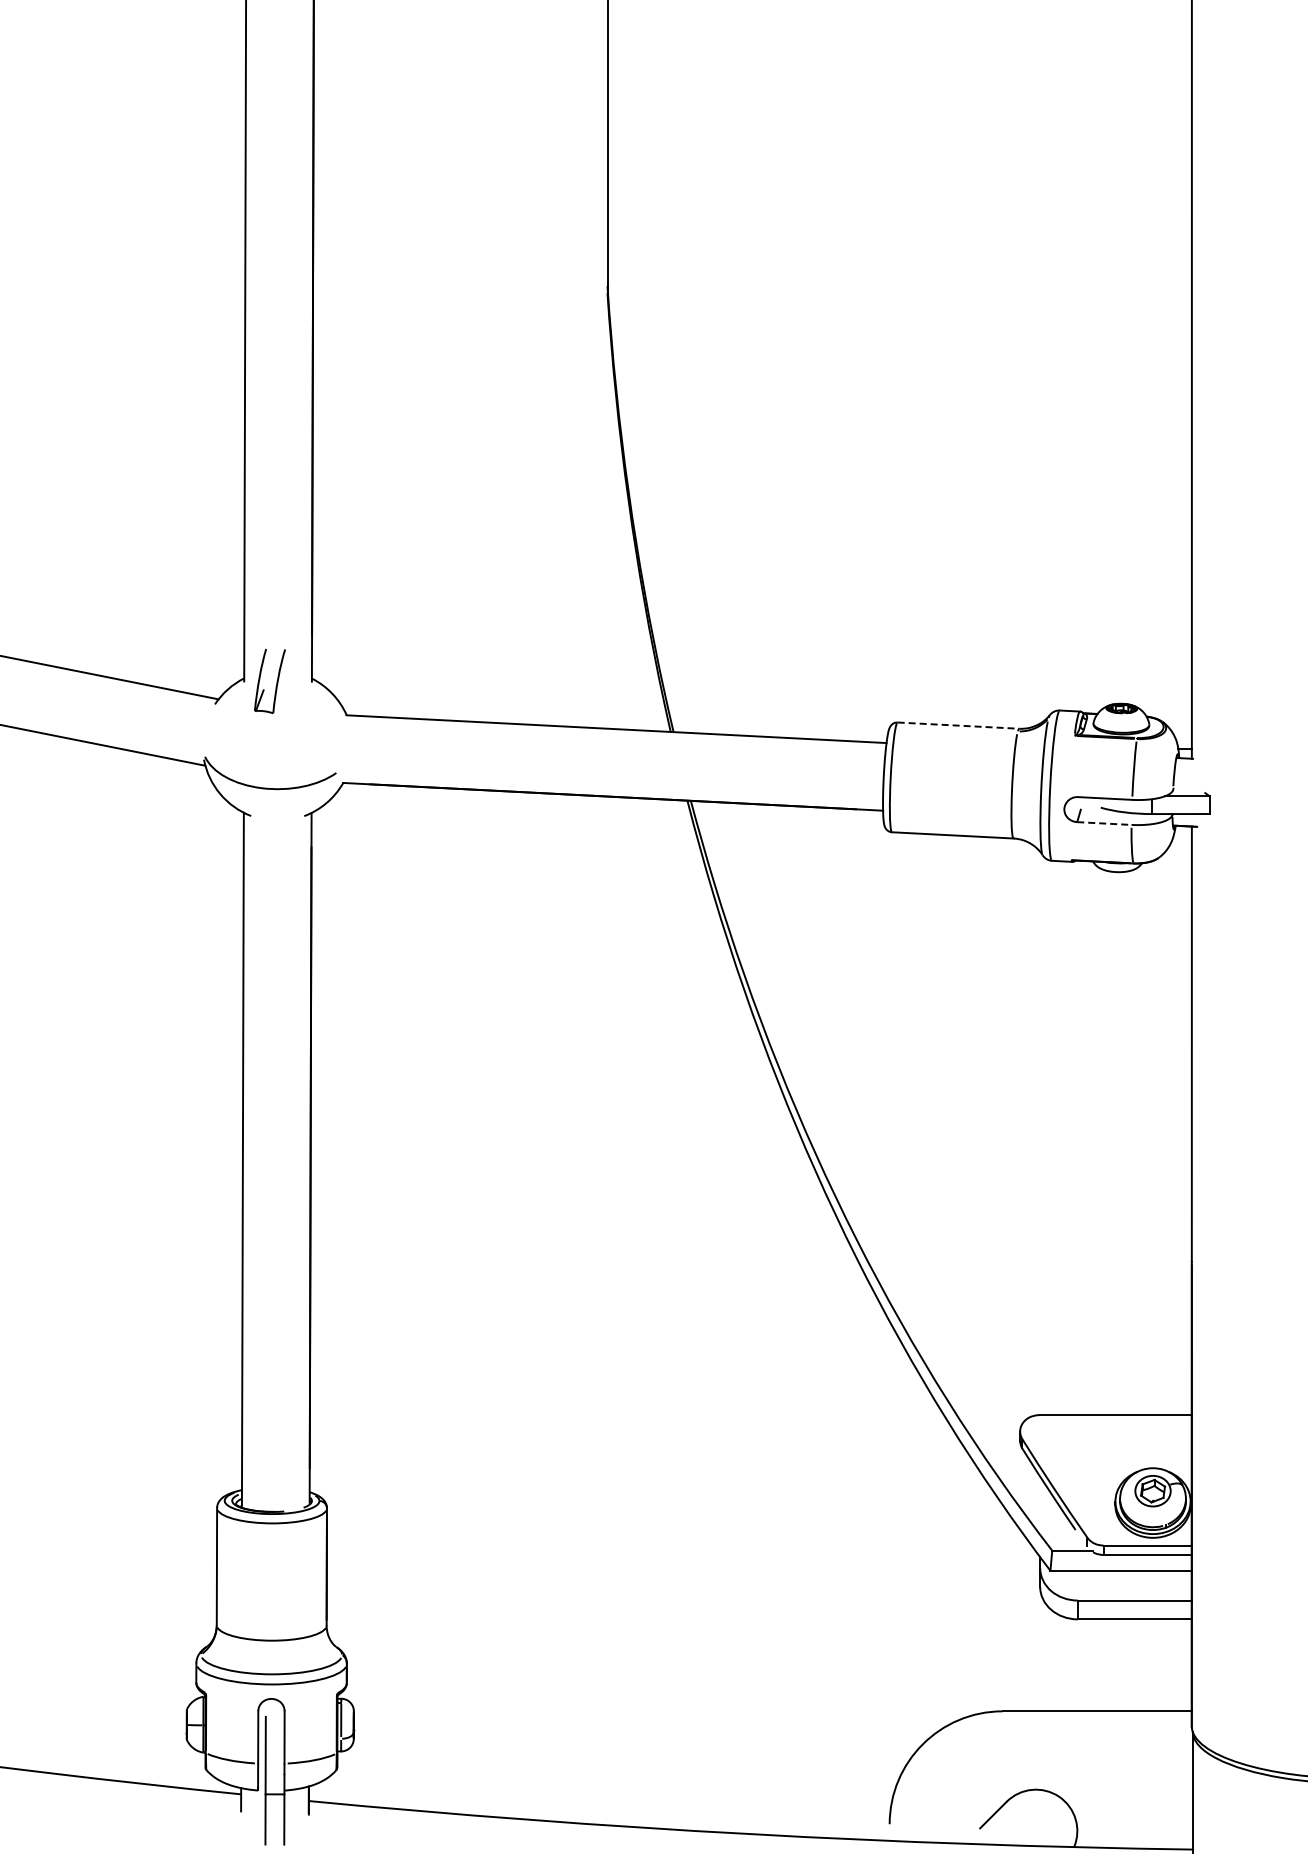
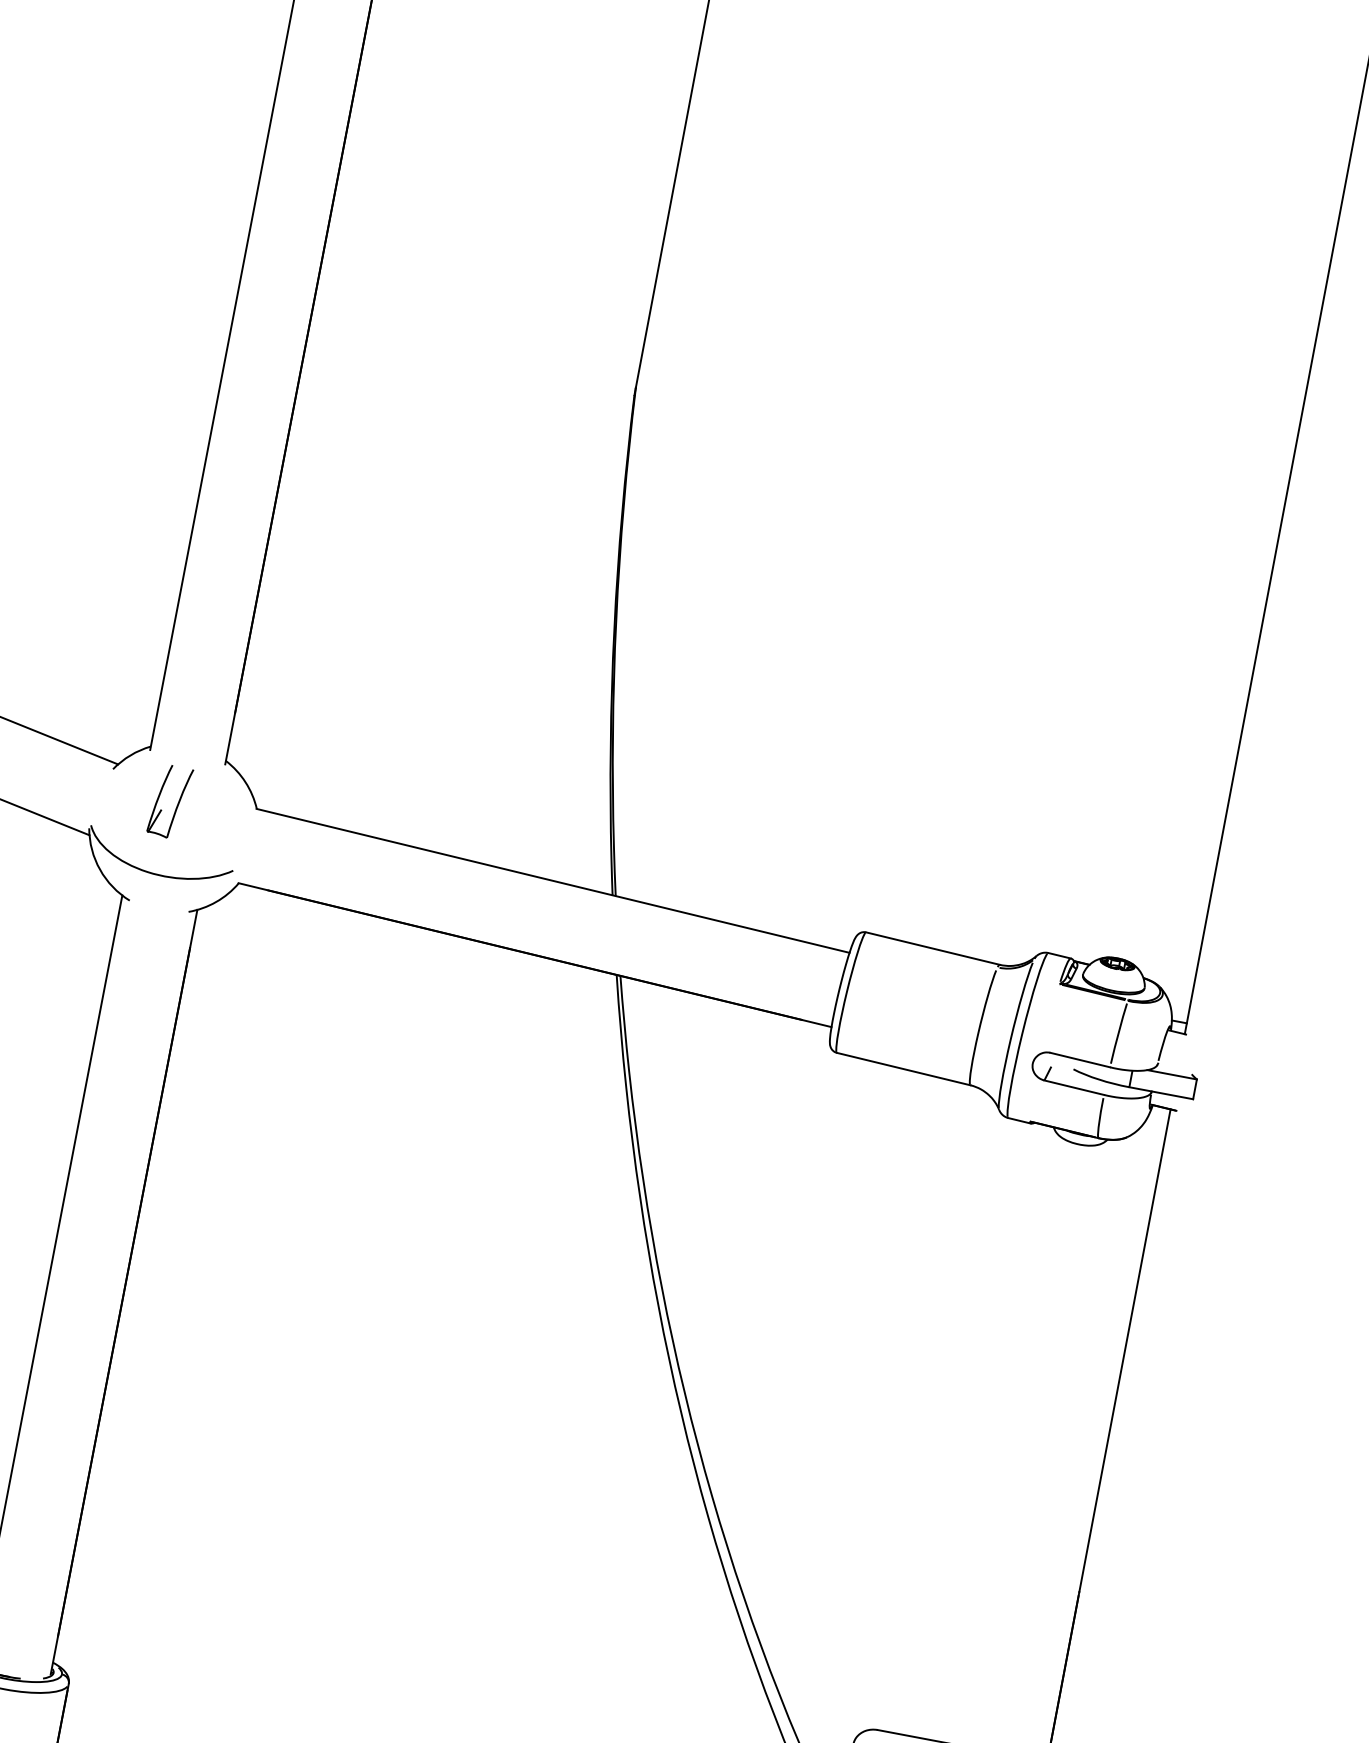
part: (276, 681) -> (177, 803), moved
line: (958, 725) -> (933, 948), dashed -> solid
line: (1104, 823) -> (1074, 1087), dashed -> solid

